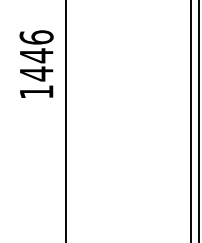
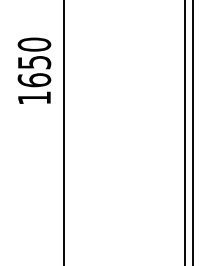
text: (36, 55) -> (34, 62), 1446 -> 1650

